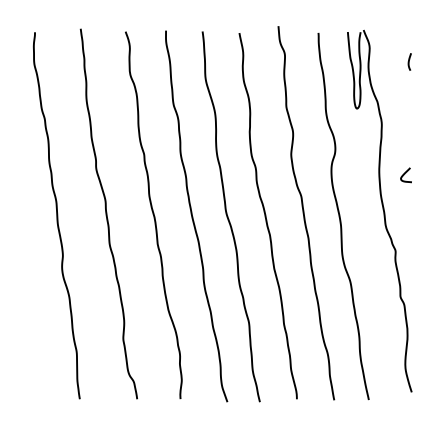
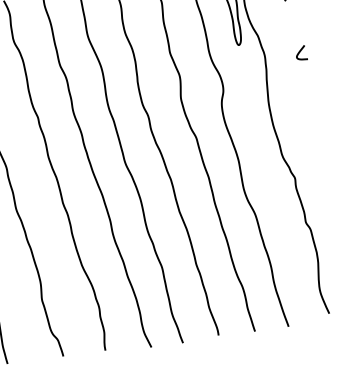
curve: (405, 174) -> (300, 52), moved

